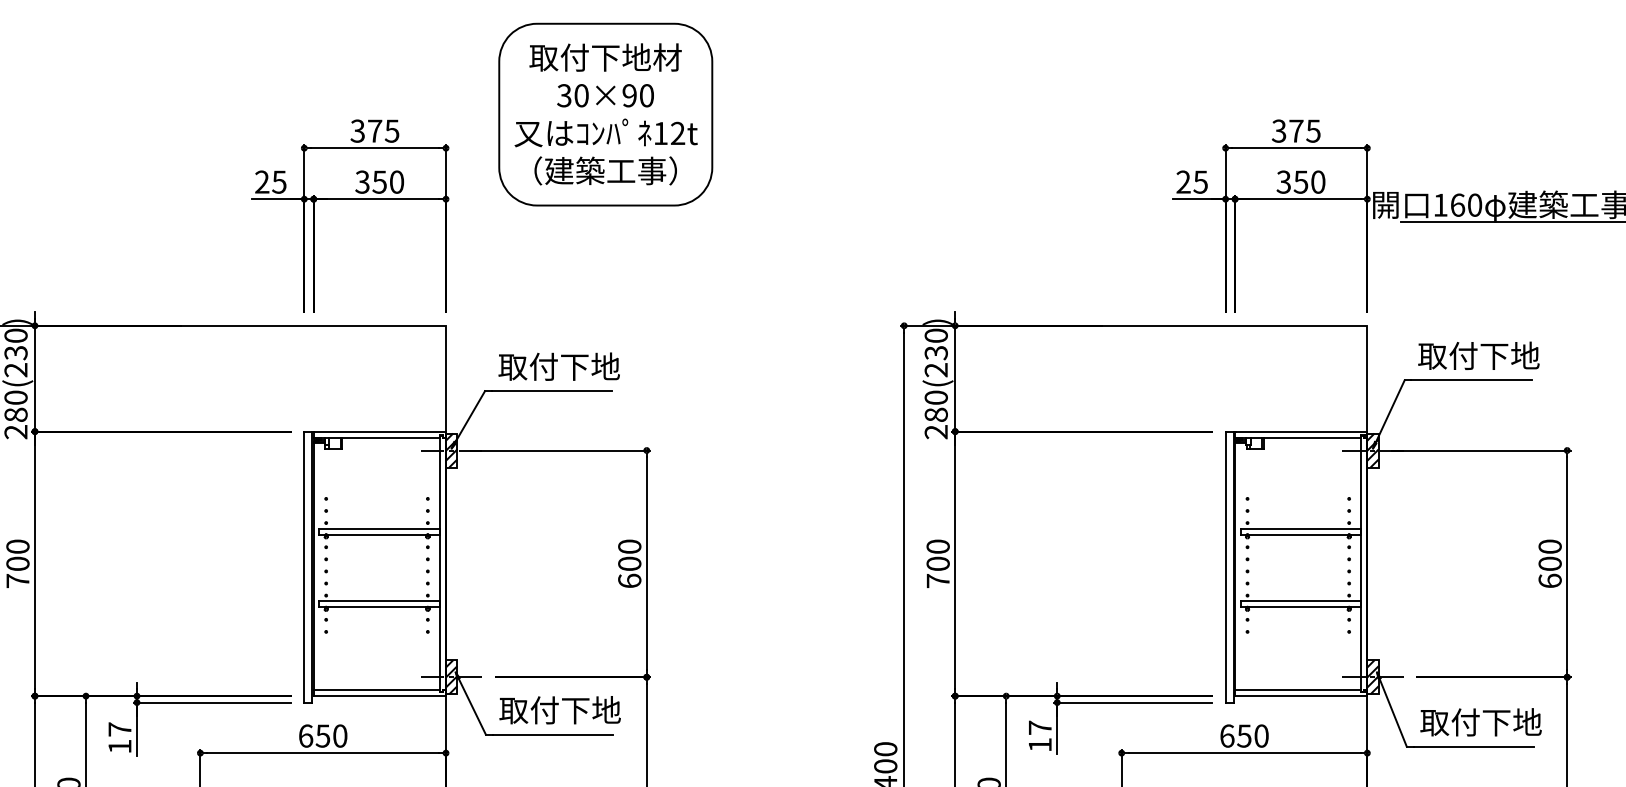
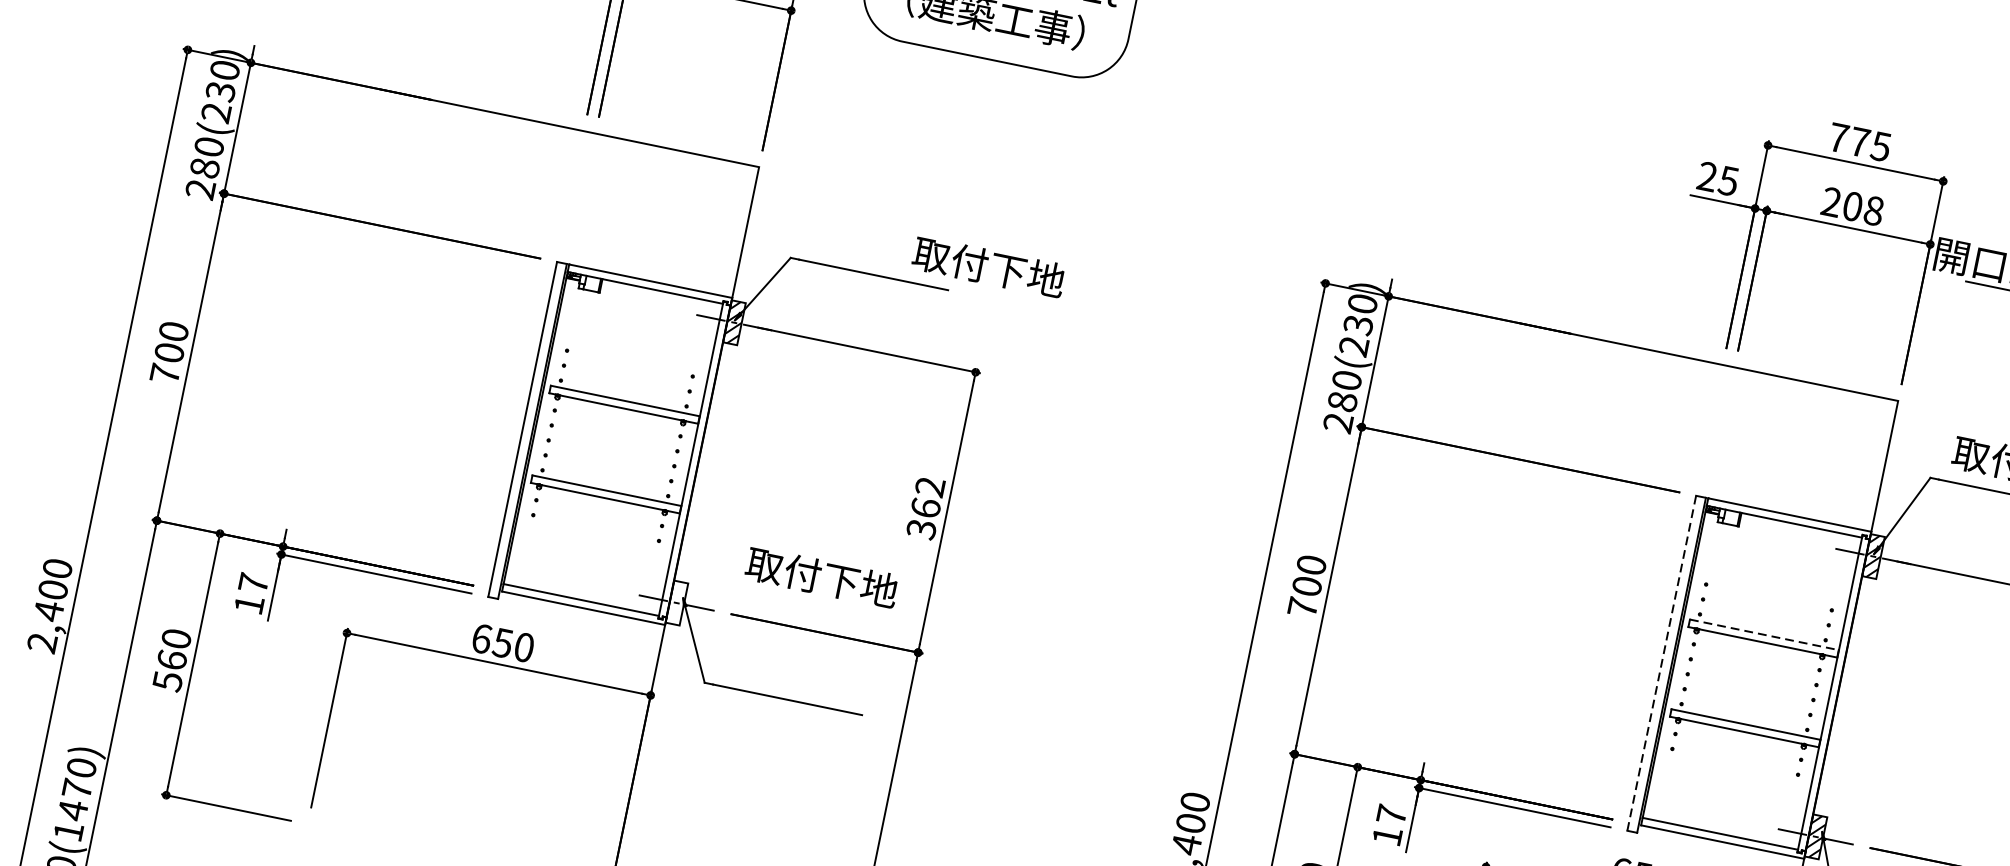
text: (1278, 130) -> (1837, 136), 375 -> 775
text: (1300, 181) -> (1852, 205), 350 -> 208
text: (558, 366) -> (988, 266), moved
line: (1301, 528) -> (1765, 634), solid -> dashed
text: (629, 563) -> (925, 507), 600 -> 362
line: (1225, 566) -> (1661, 662), solid -> dashed
hatch: (451, 677) -> (676, 603), removed
text: (559, 710) -> (821, 577), moved

